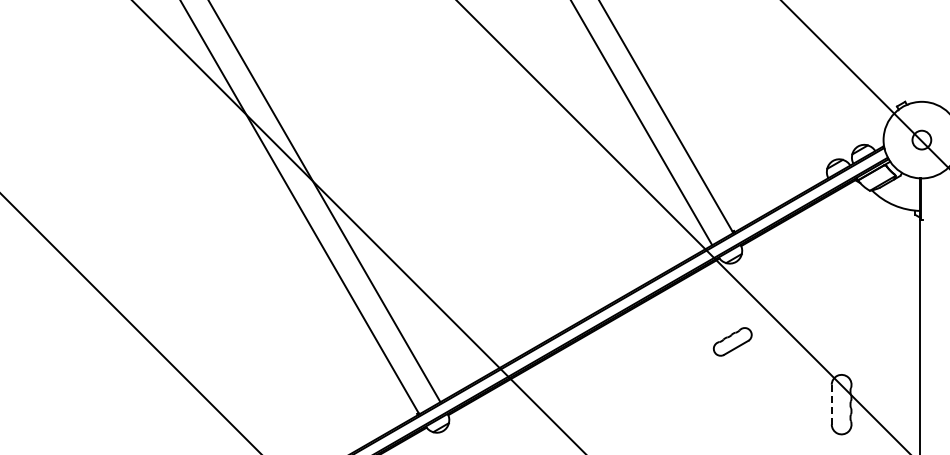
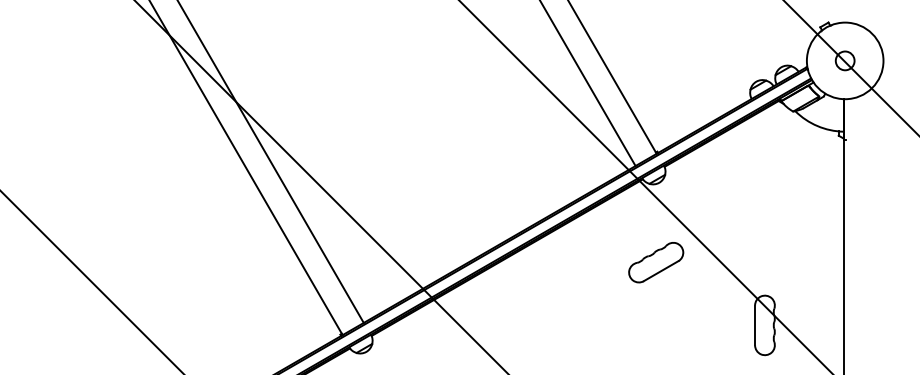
part: (732, 341) -> (655, 262), size x1.43
line: (831, 404) -> (754, 325), dashed -> solid

